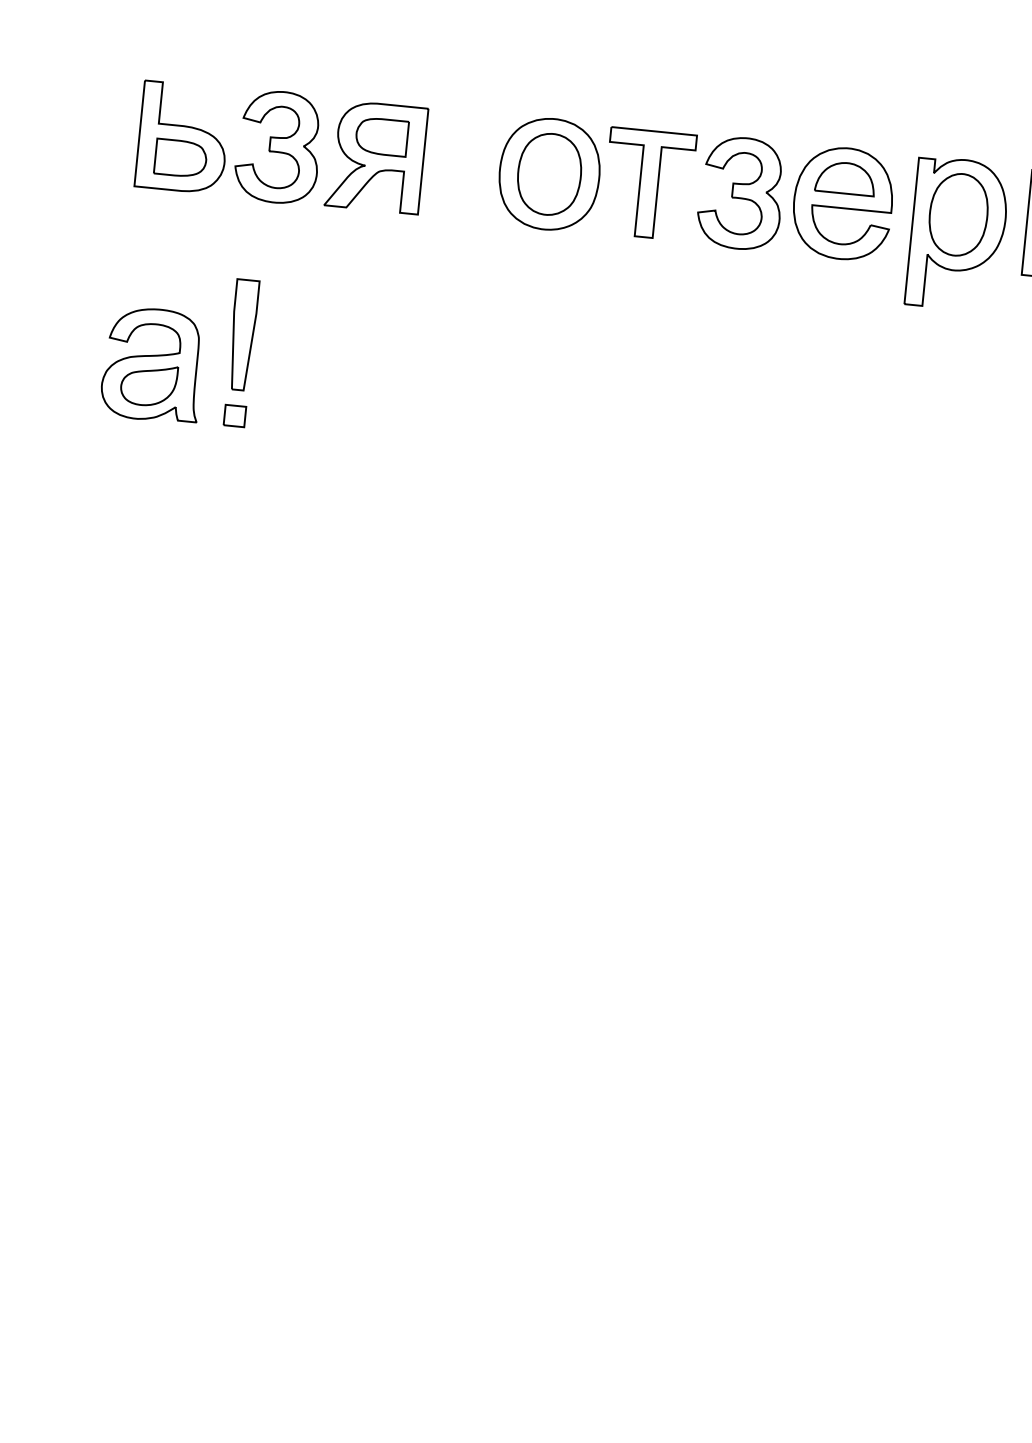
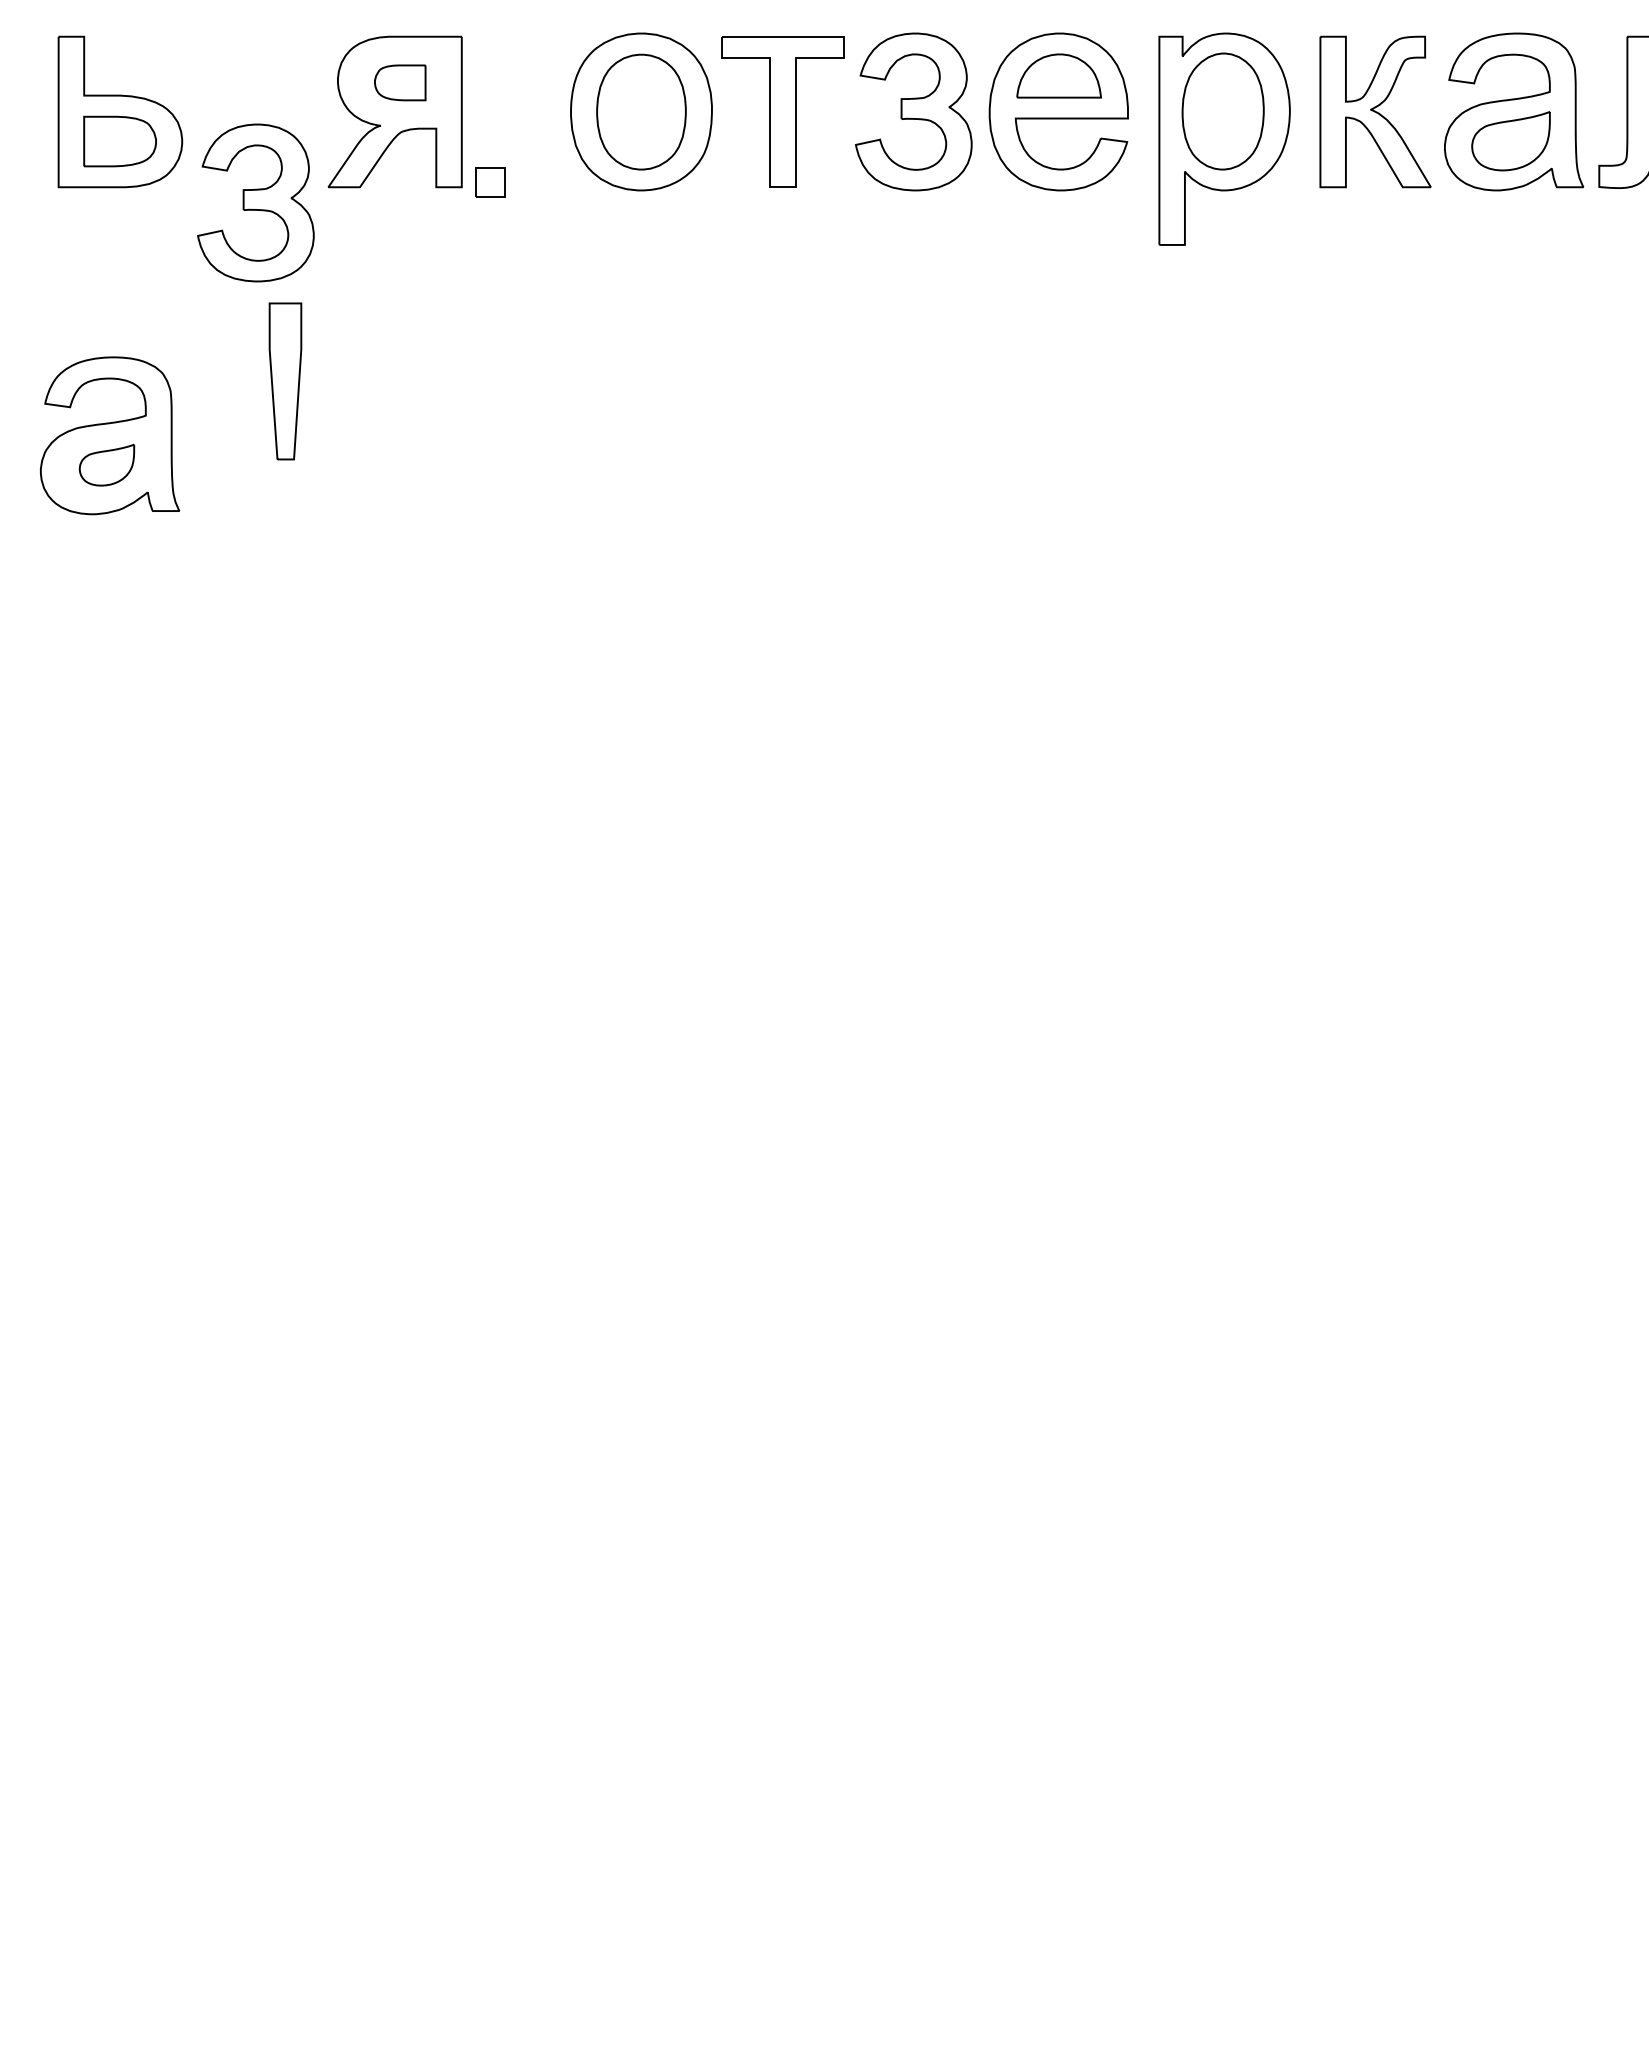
part: (382, 136) -> (400, 82), size x0.7
part: (278, 146) -> (255, 202), moved
part: (243, 335) -> (285, 381), moved
part: (148, 385) -> (106, 465), size x0.7
part: (234, 415) -> (490, 182), moved

